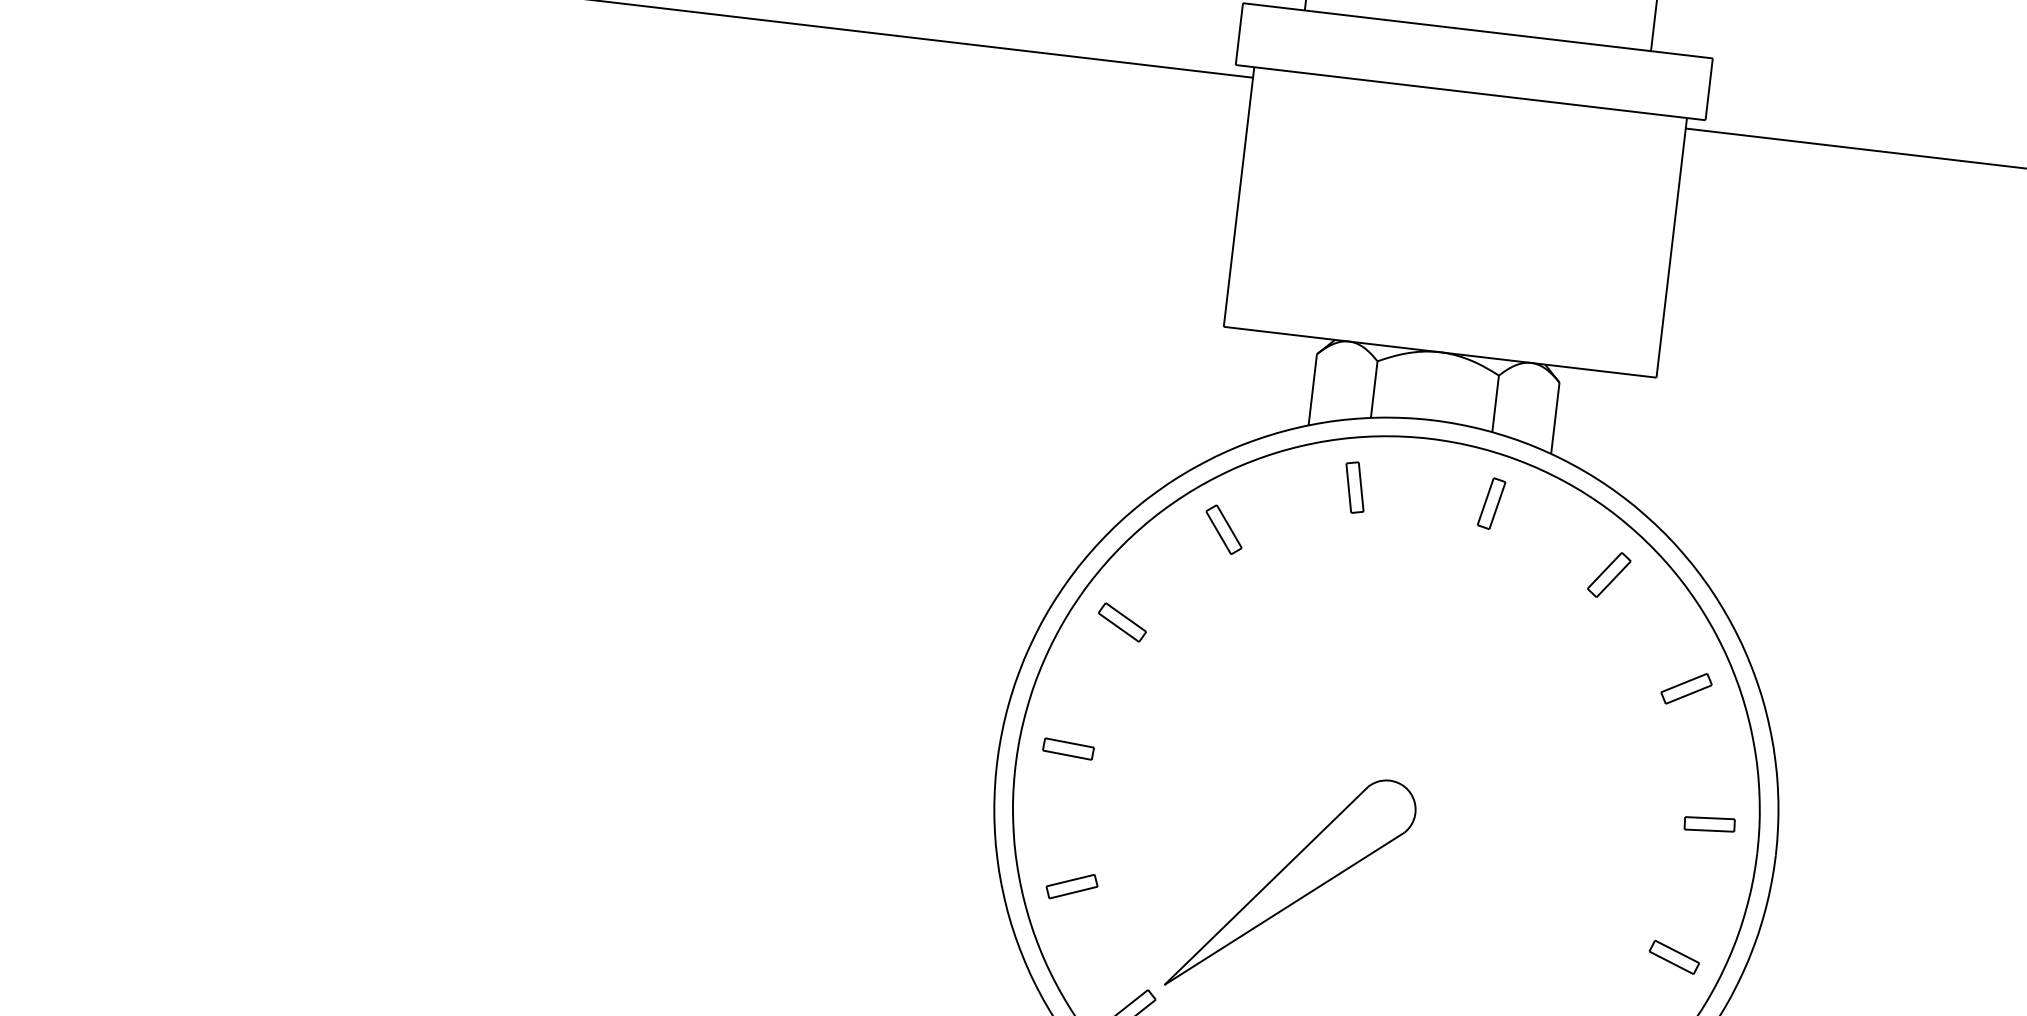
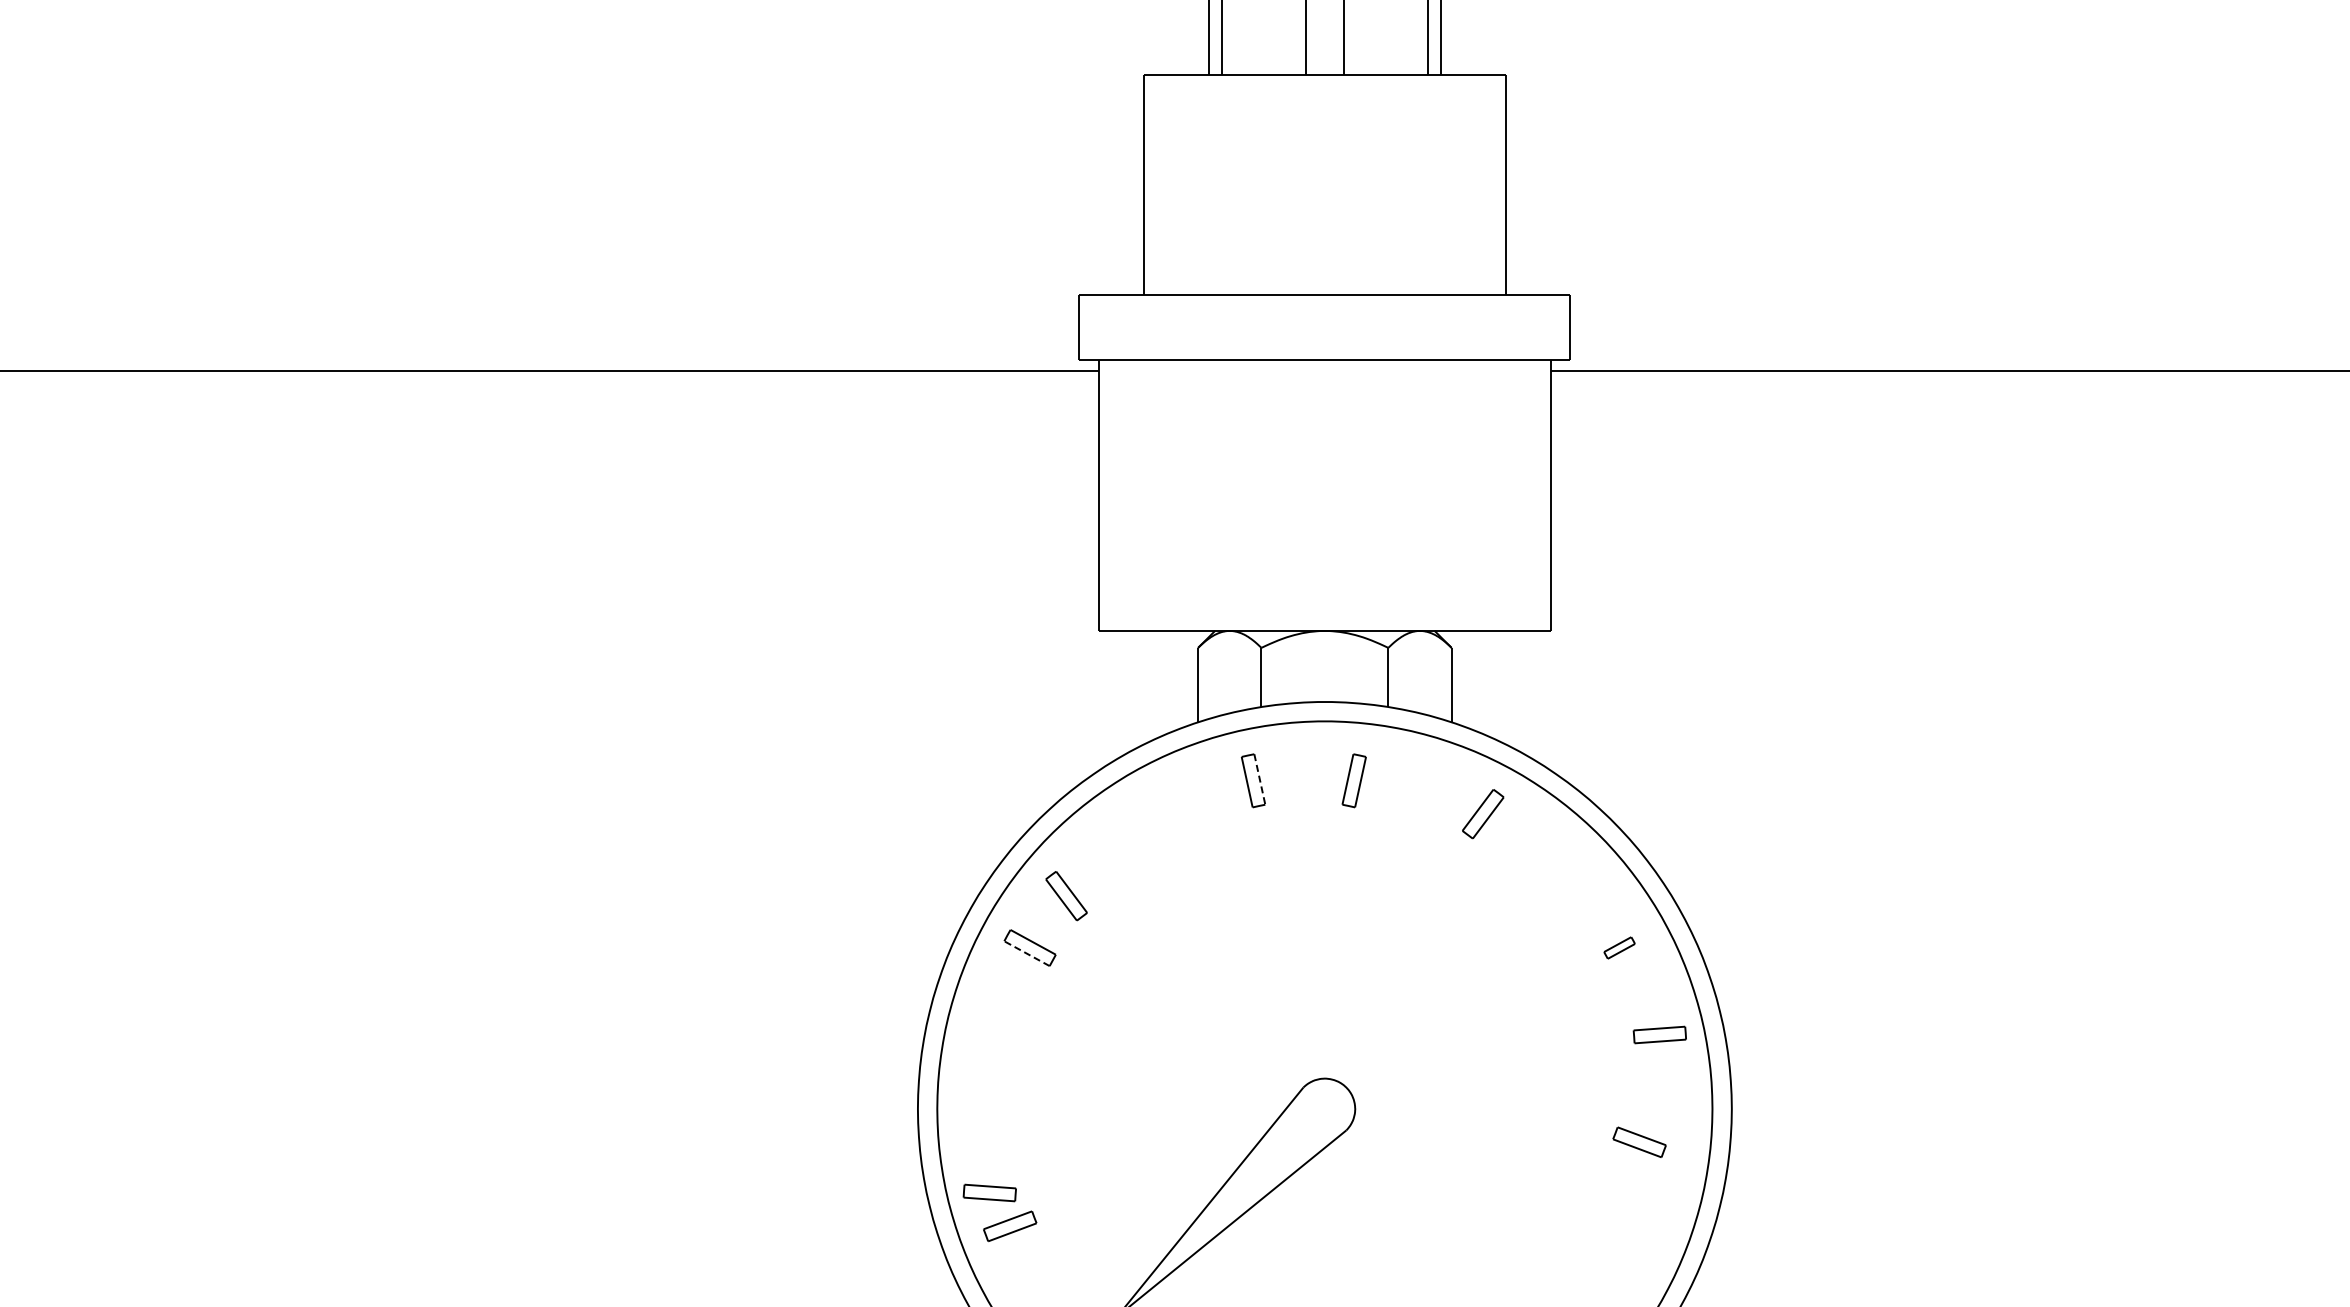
line: (1360, 487) -> (1259, 779), solid -> dashed
part: (1490, 503) -> (1353, 780), moved
part: (1223, 530) -> (1066, 896), moved
part: (1609, 575) -> (1483, 814), moved
line: (1119, 627) -> (1027, 953), solid -> dashed
part: (1686, 688) -> (1619, 947), size x0.6
part: (1068, 748) -> (989, 1192), moved
part: (1709, 823) -> (1659, 1034), moved
part: (1674, 956) -> (1639, 1141), moved

